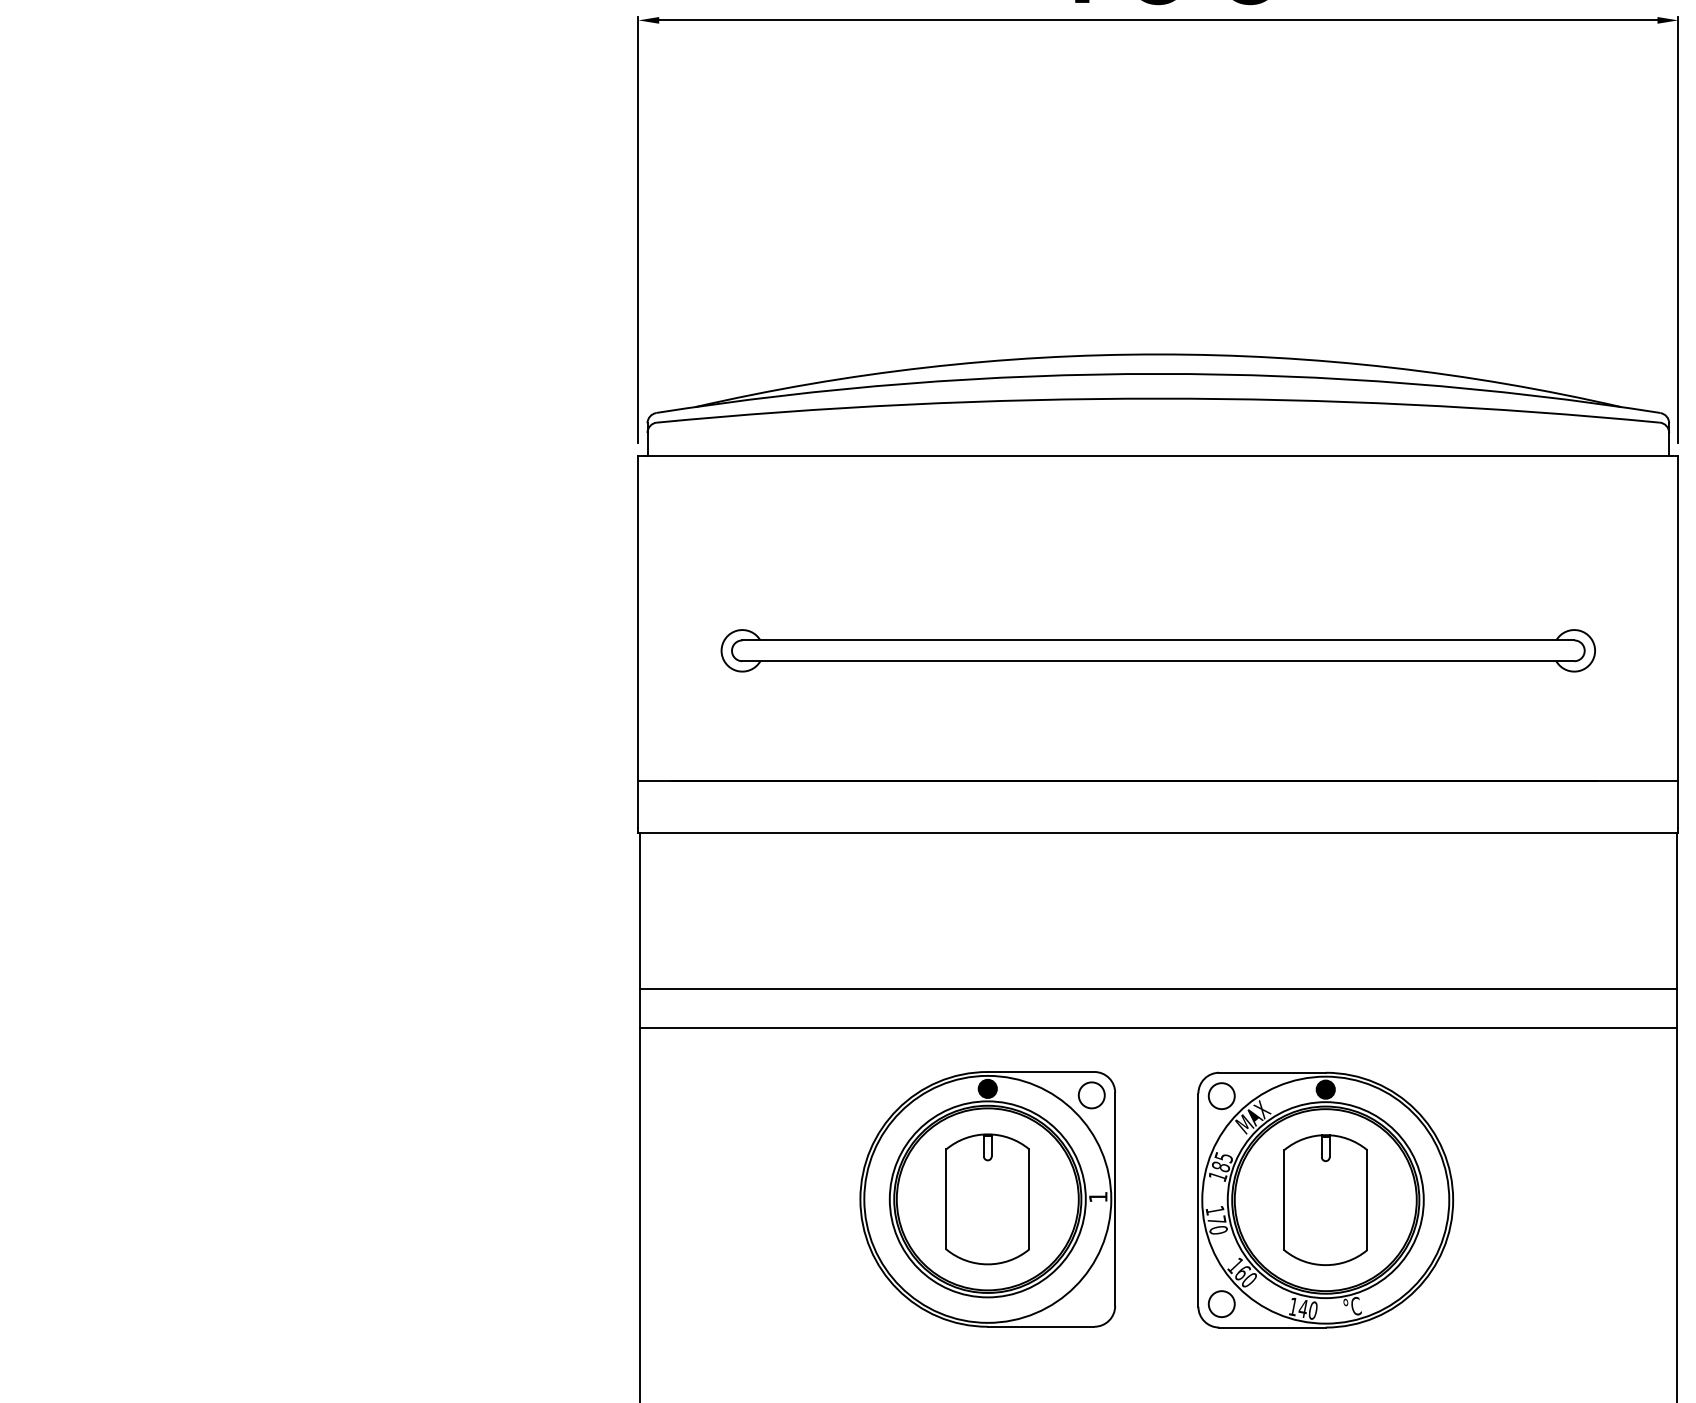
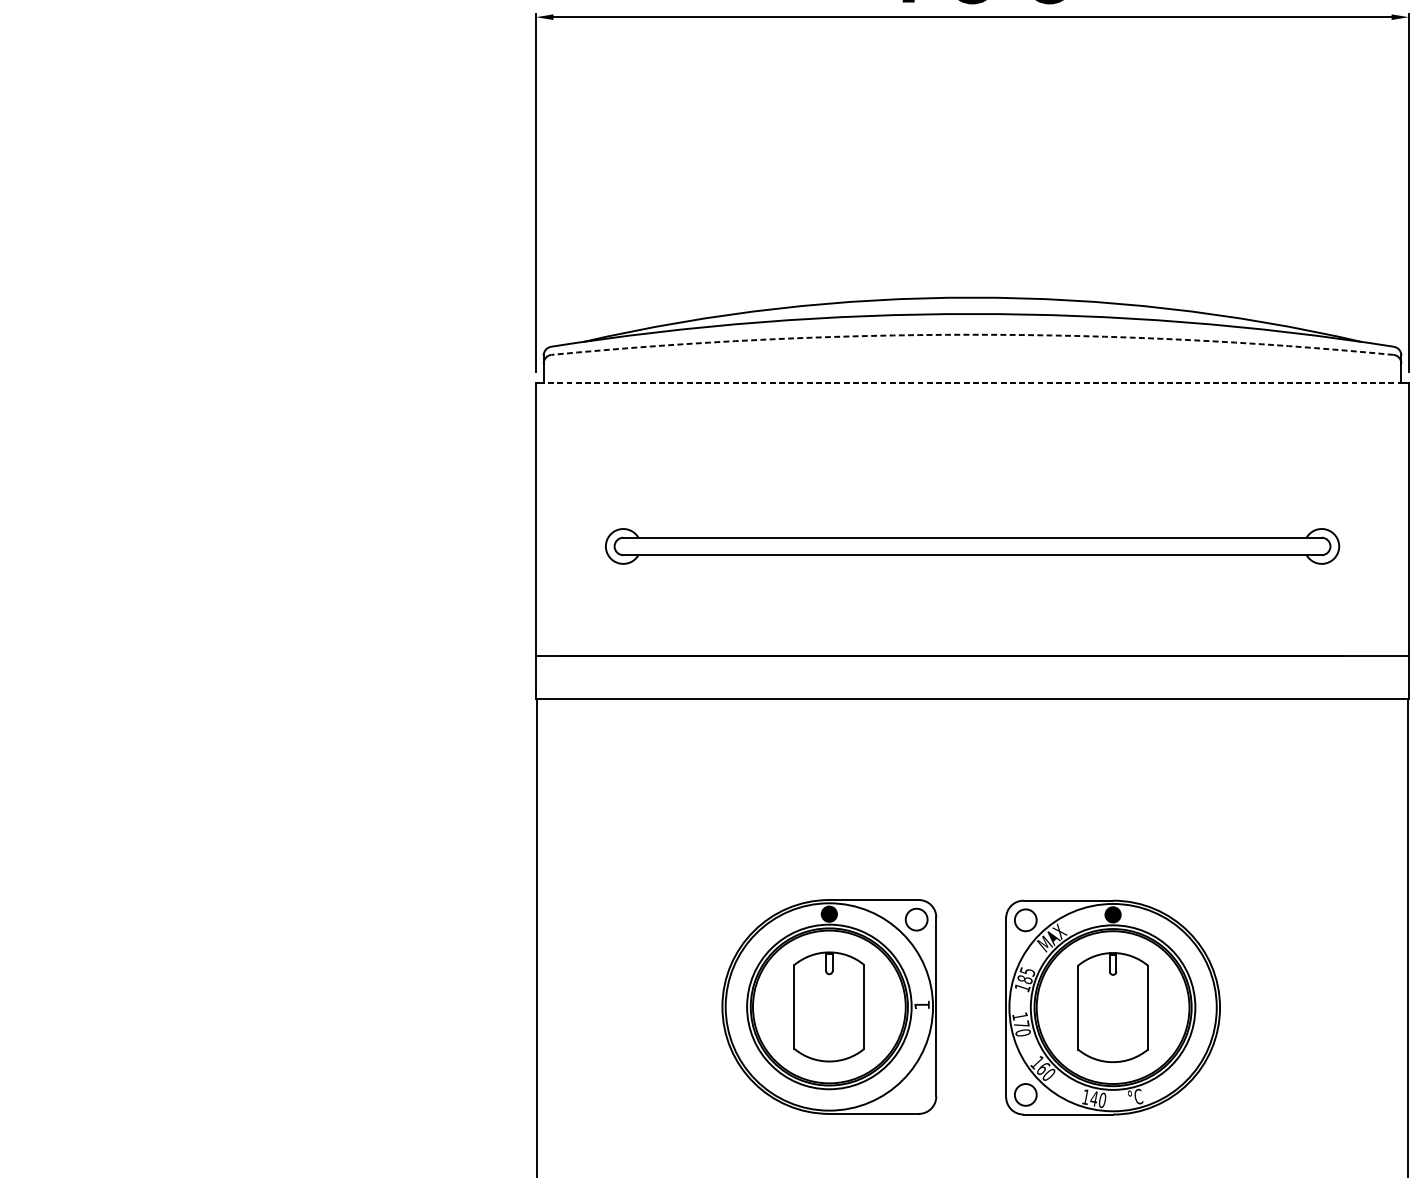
arc: (1158, 398) -> (972, 334), solid -> dashed
line: (1157, 455) -> (971, 382), solid -> dashed
line: (1158, 988) -> (972, 829), removed
line: (1158, 1027) -> (972, 862), removed

